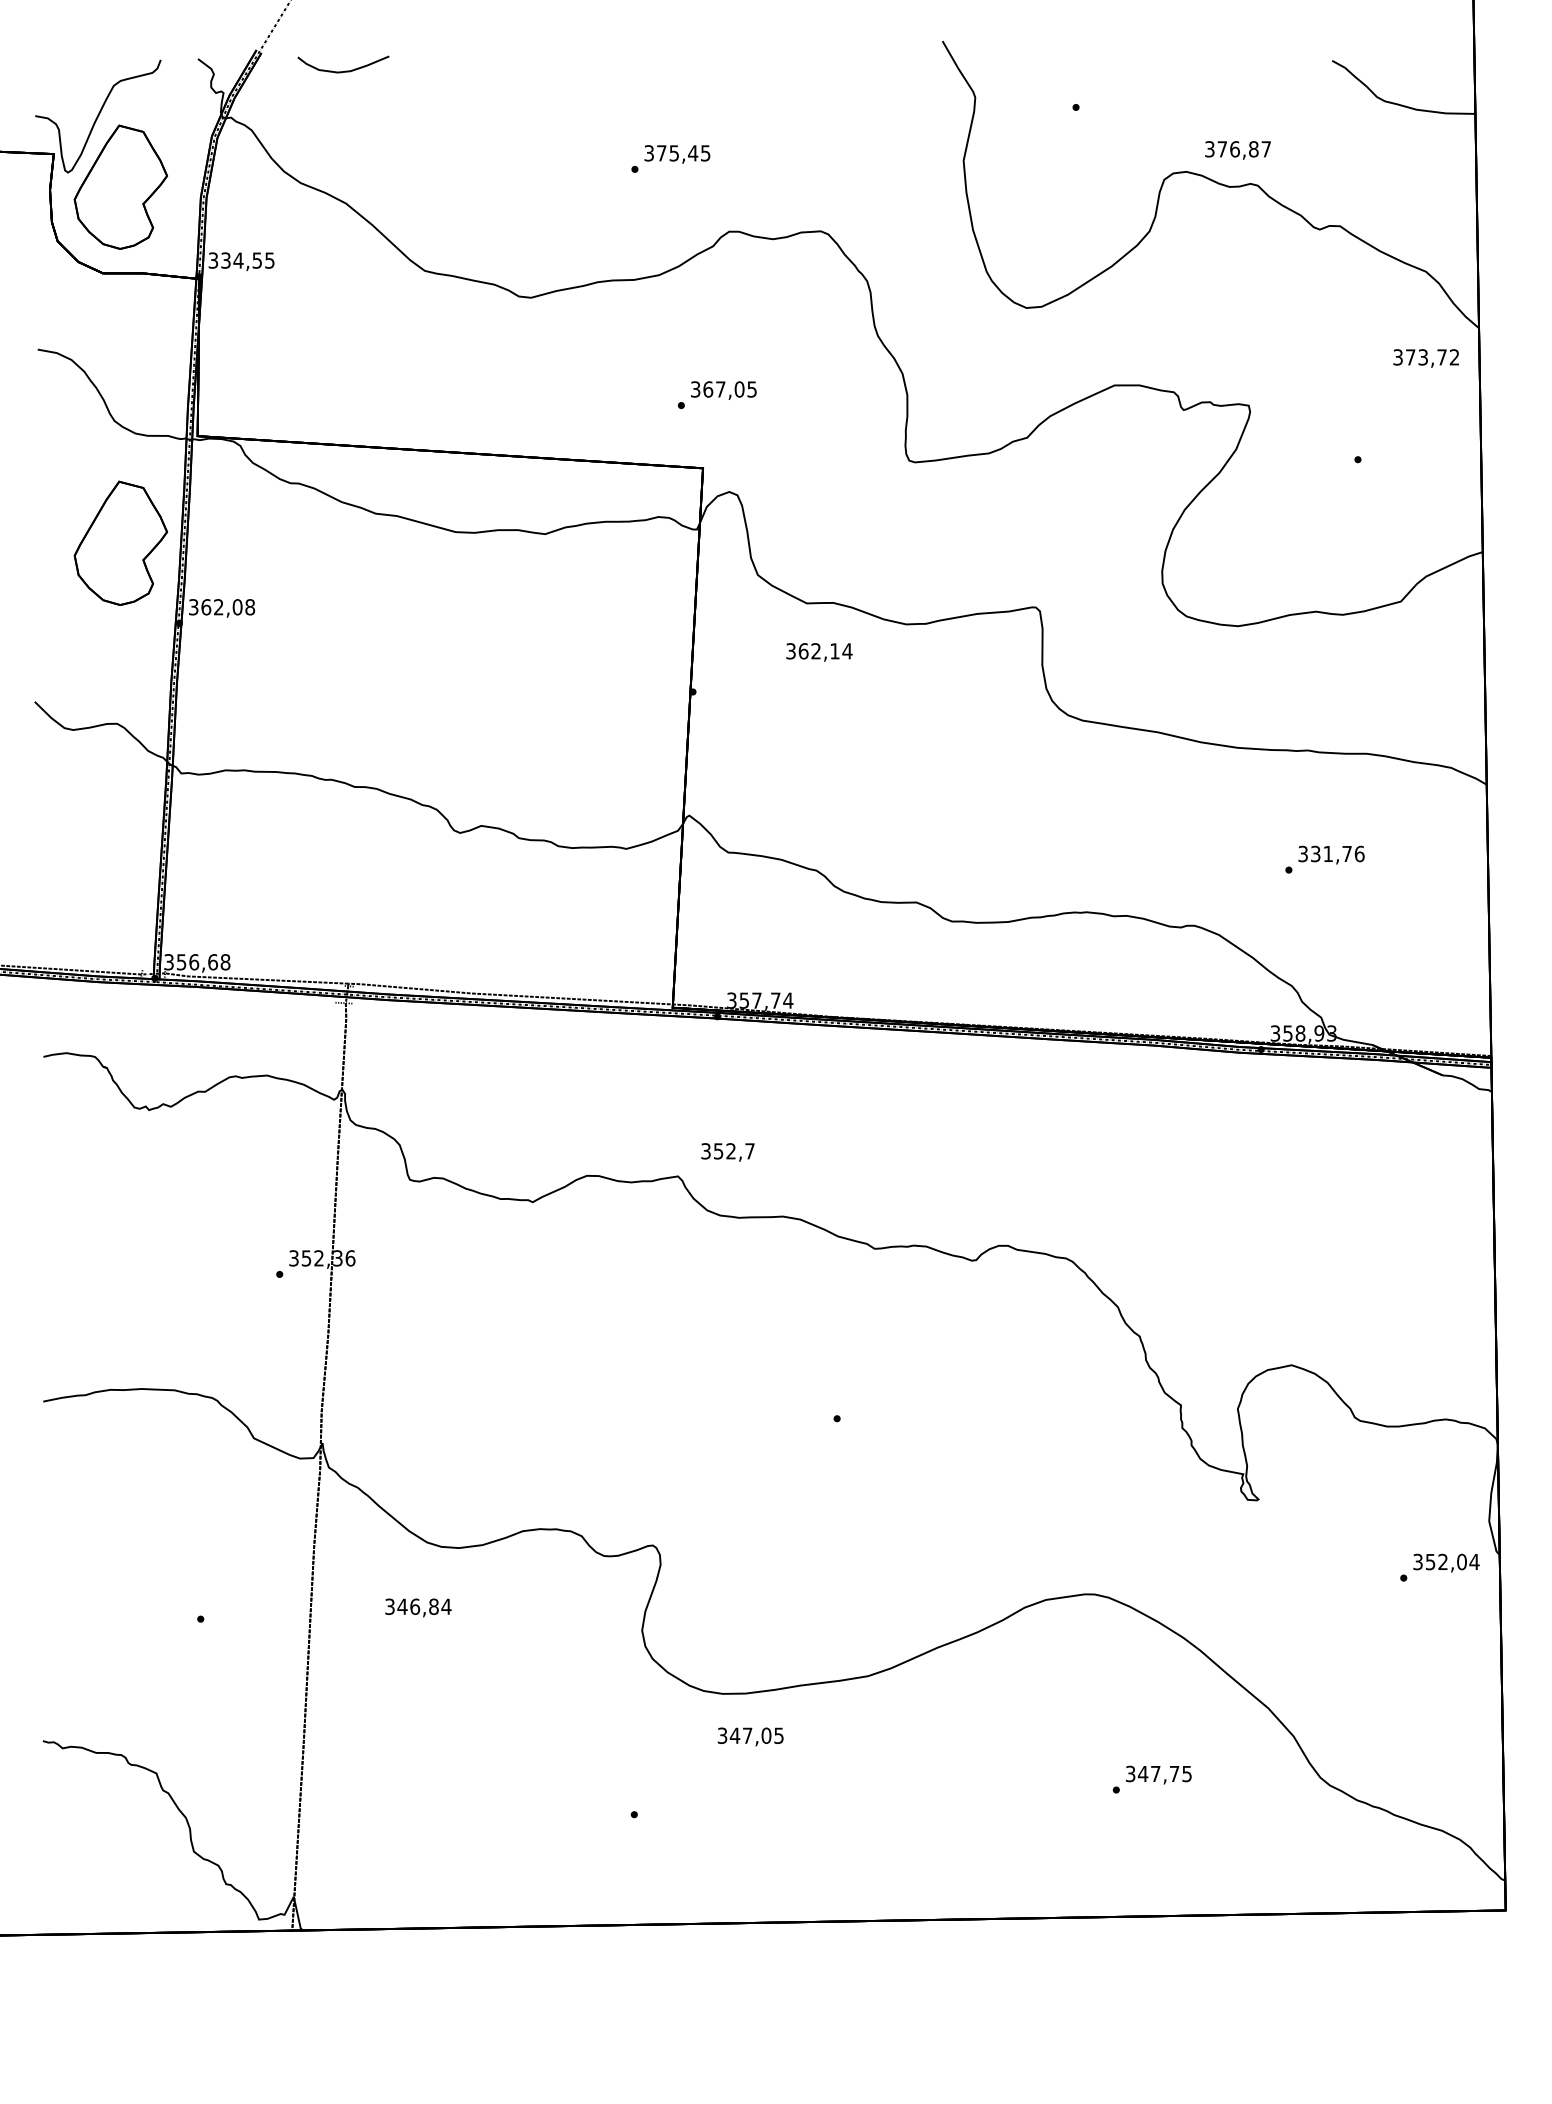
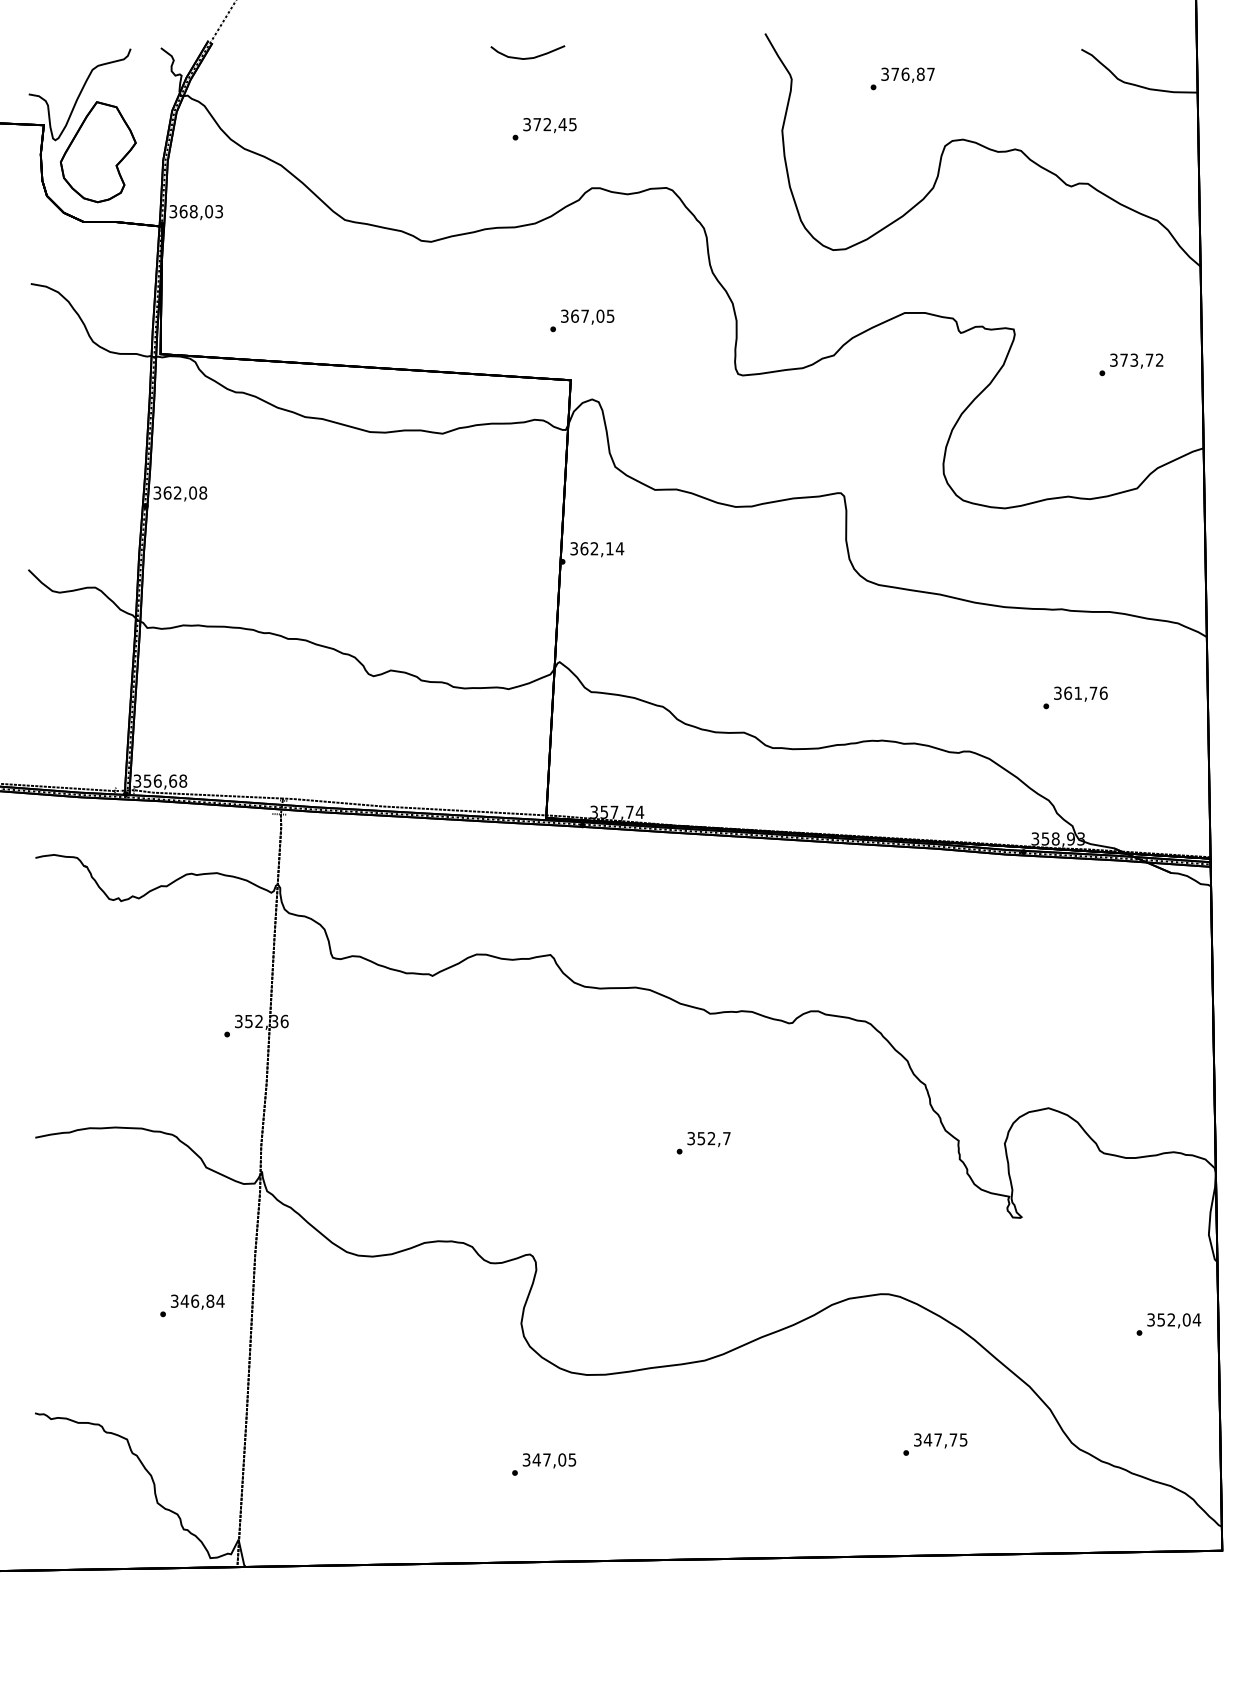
curve: (342, 70) -> (527, 57), moved
text: (1237, 149) -> (907, 74), moved
text: (674, 153) -> (547, 124), 375,45 -> 372,45
text: (246, 260) -> (200, 211), 334,55 -> 368,03
text: (1425, 357) -> (1136, 360), moved
part: (119, 543) -> (97, 441), removed
text: (819, 652) -> (597, 549), moved
text: (1316, 853) -> (1068, 692), 331,76 -> 361,76
text: (727, 1152) -> (708, 1139), moved
text: (1439, 1567) -> (1168, 1324), moved
text: (418, 1607) -> (197, 1301), moved
text: (750, 1736) -> (549, 1460), moved

